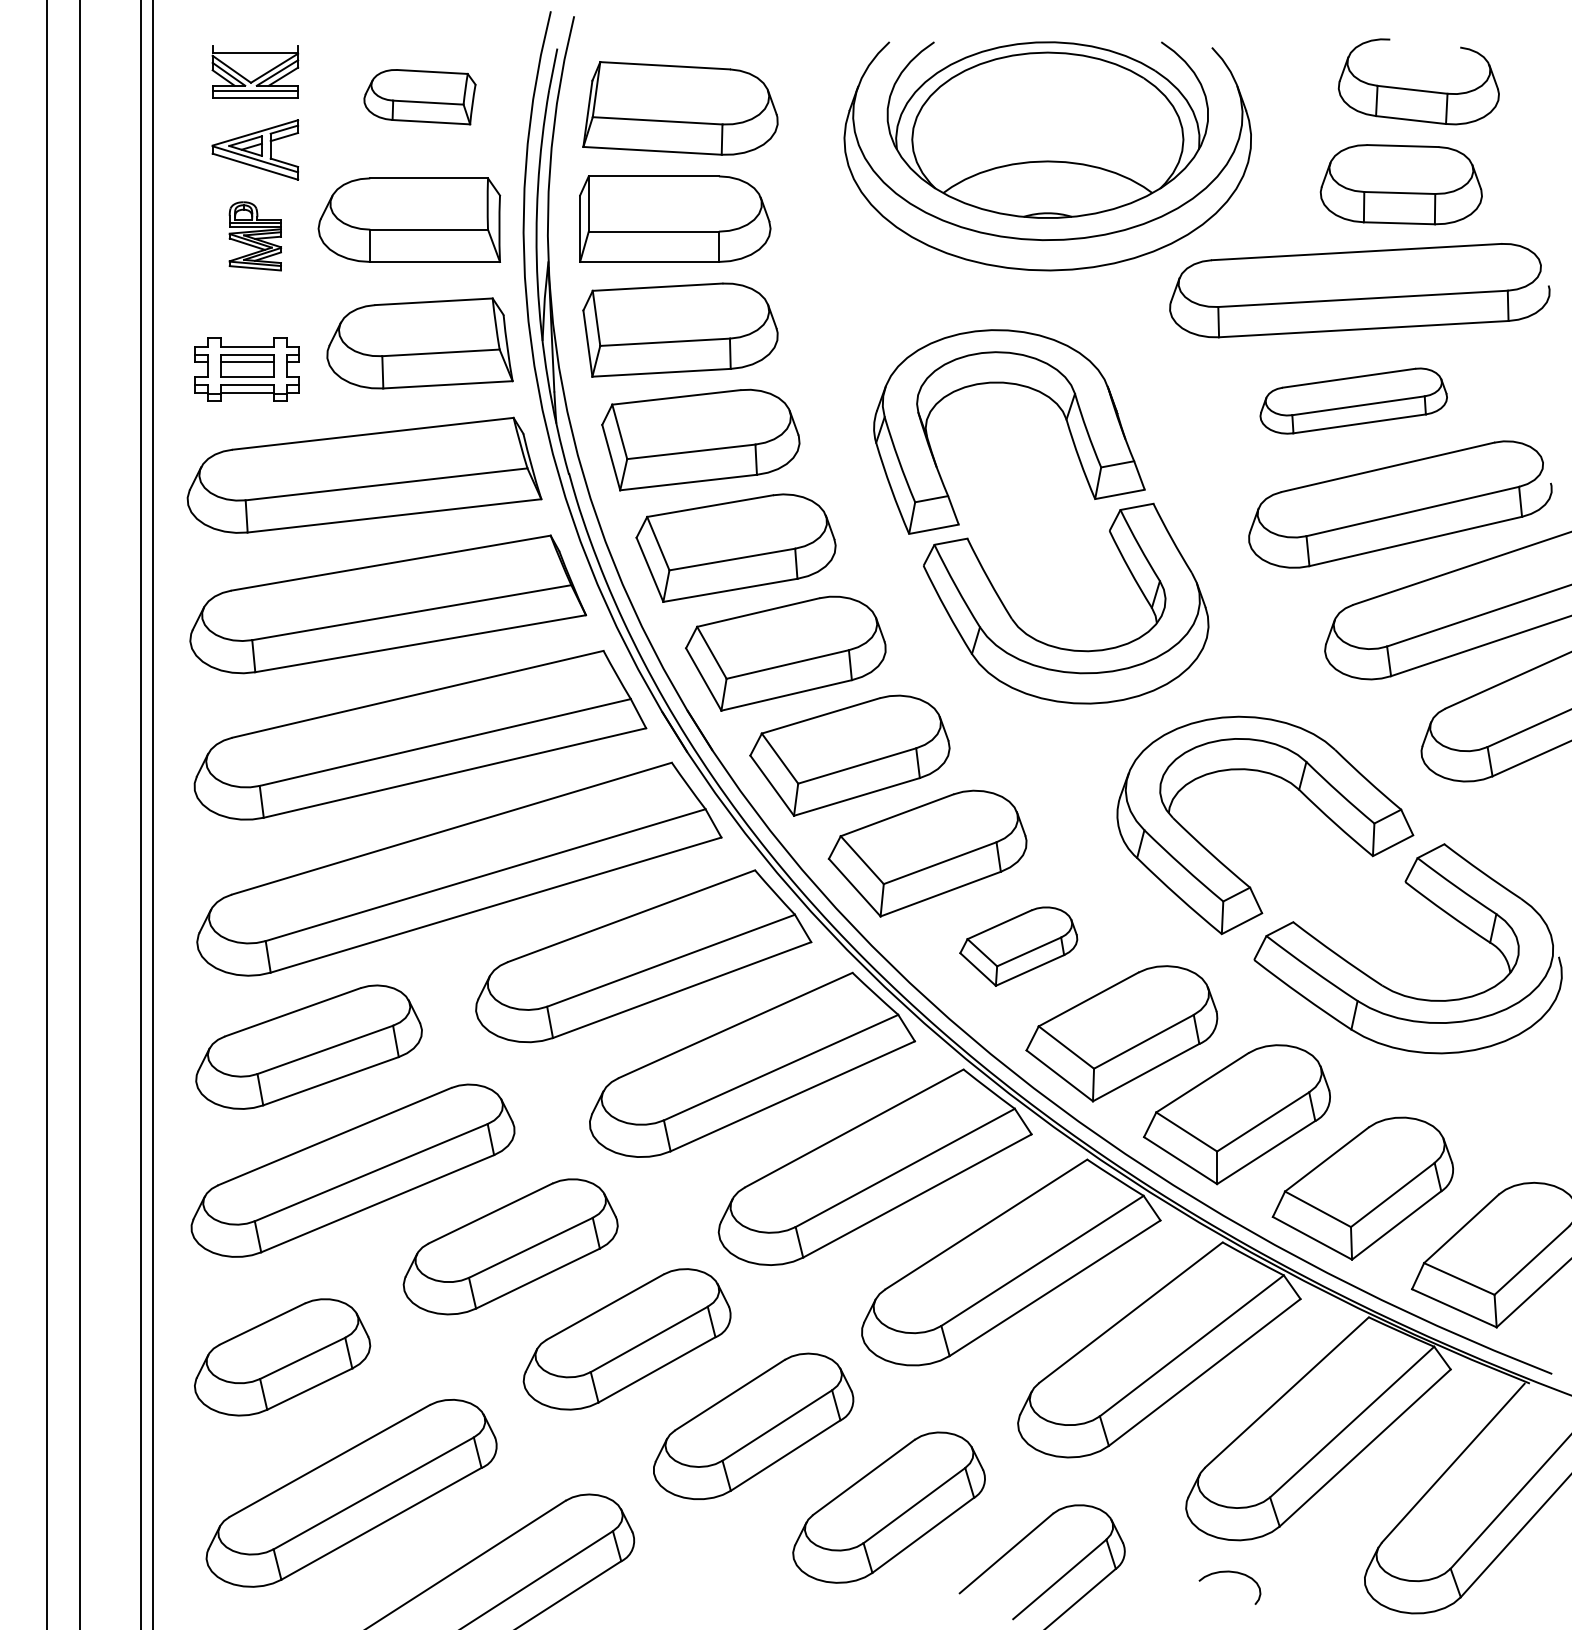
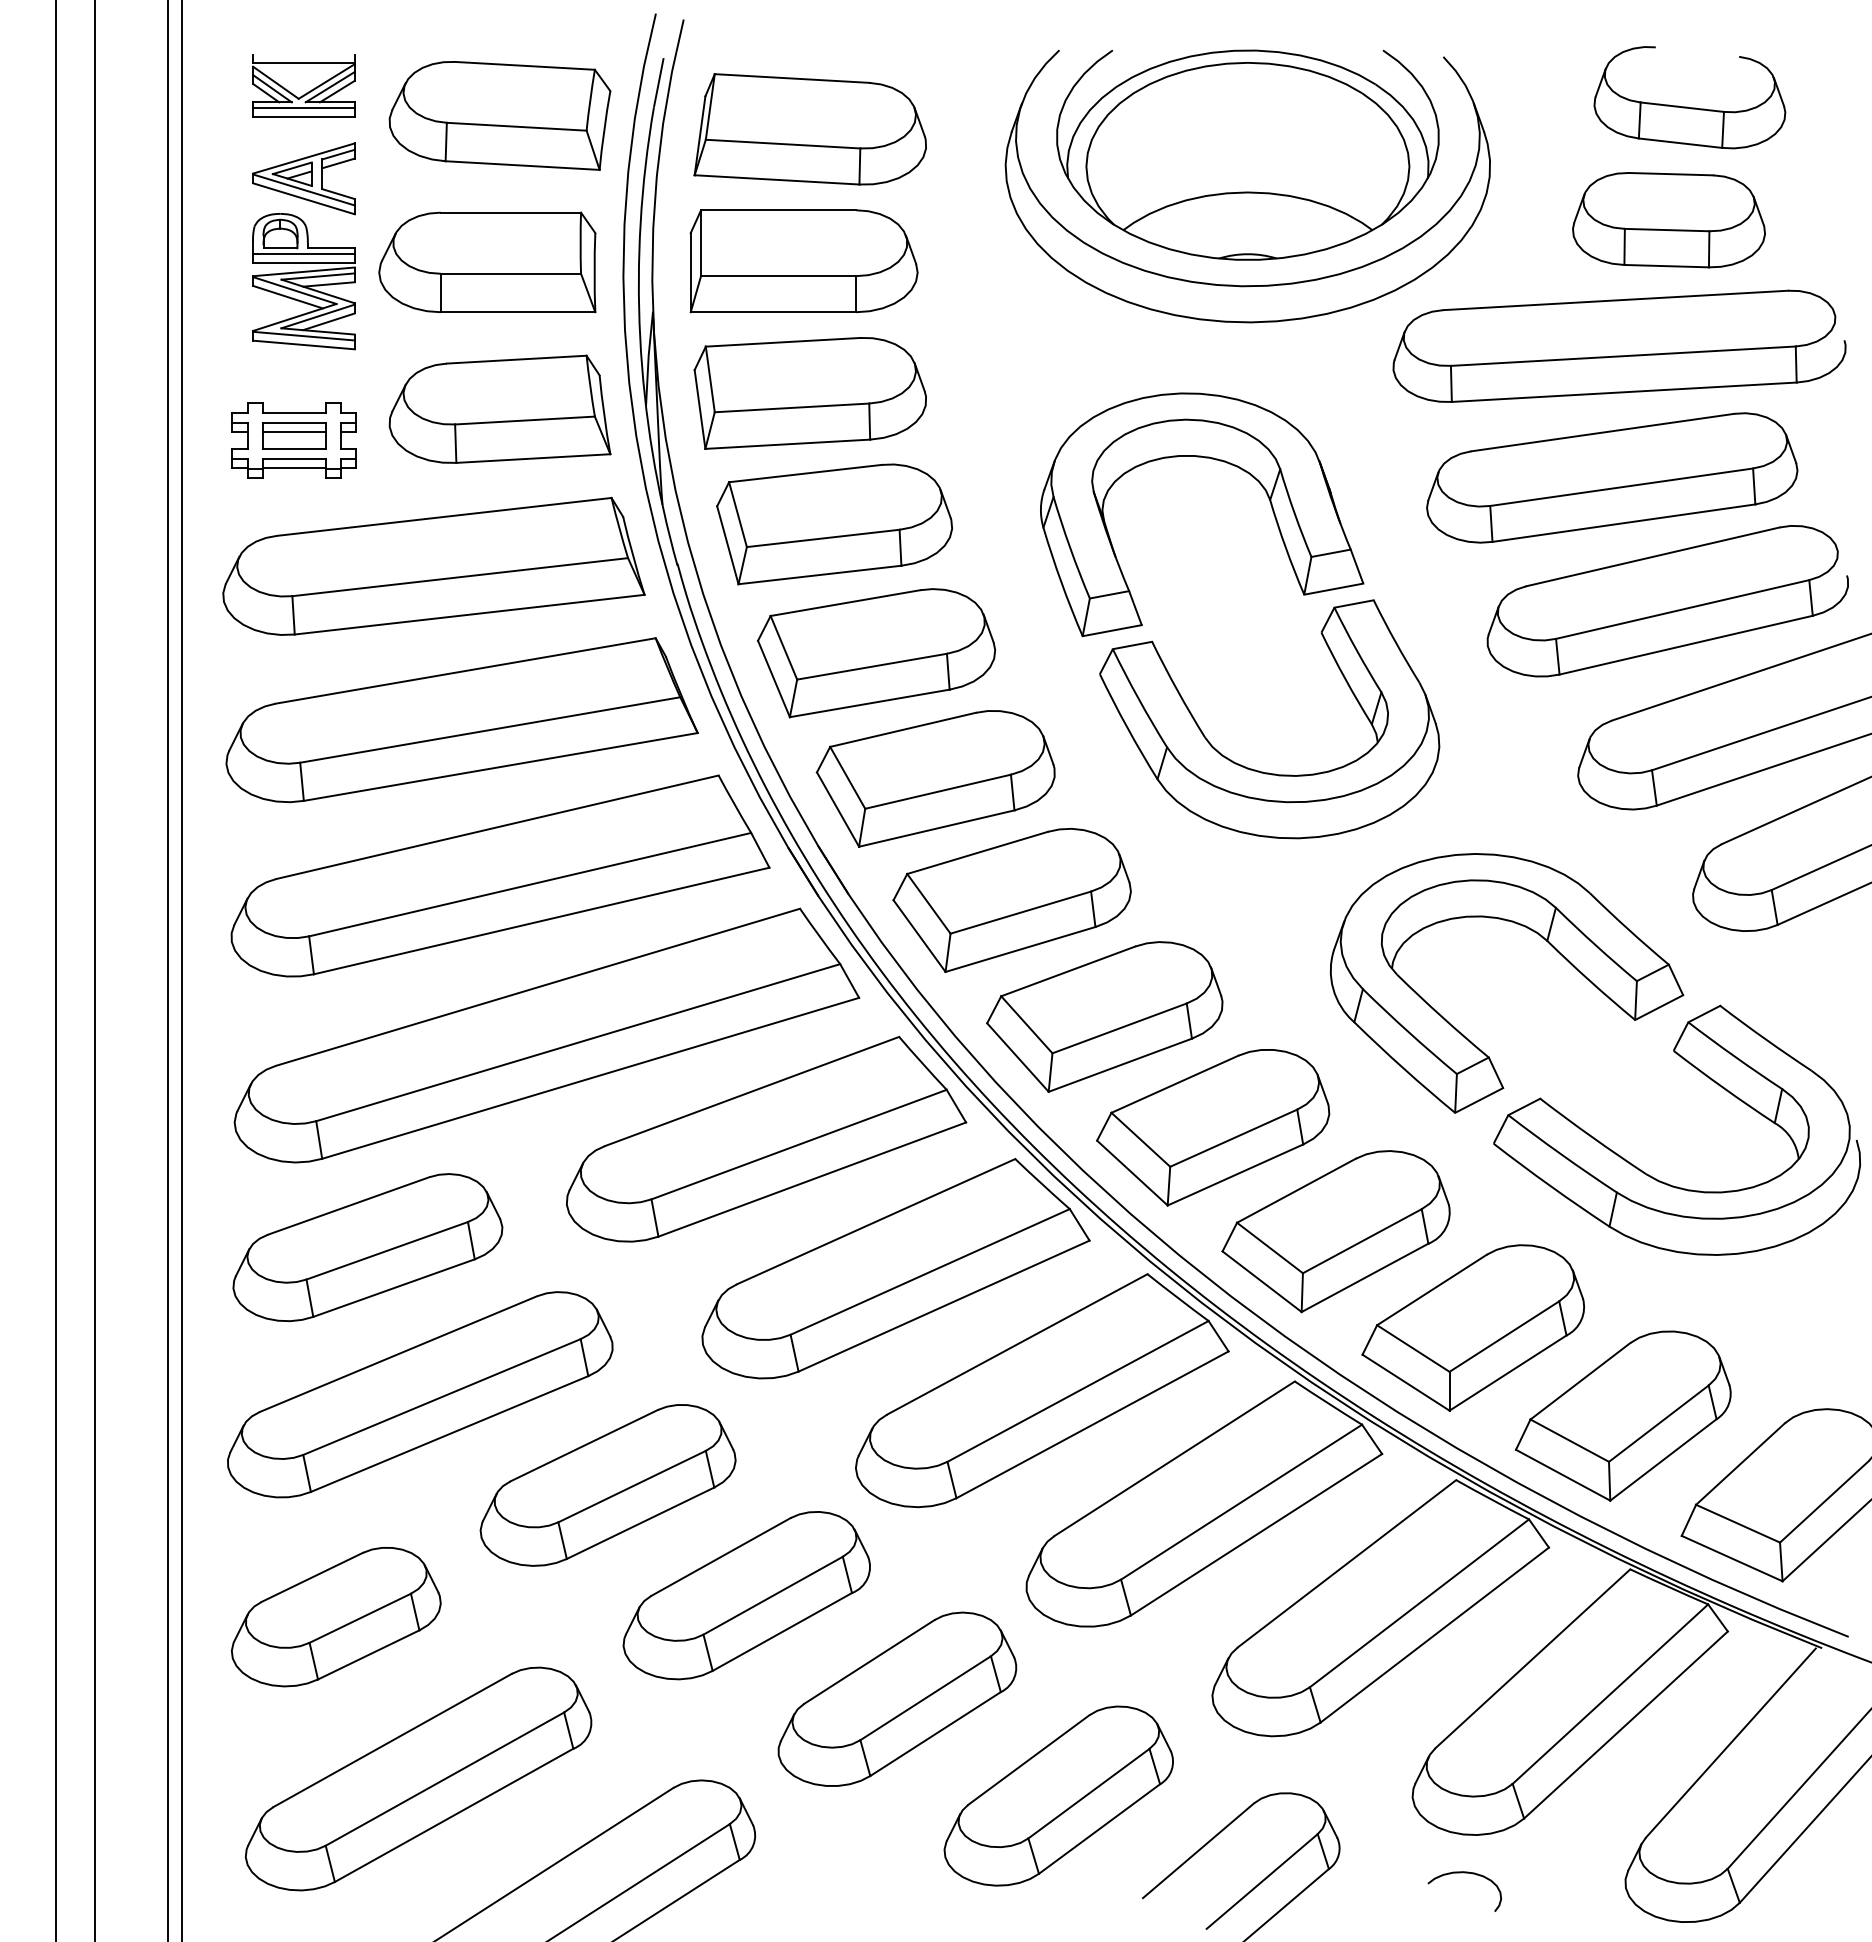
part: (419, 96) -> (499, 115), size x1.67
part: (255, 236) -> (303, 281), size x1.67
part: (1353, 400) -> (1612, 477), size x1.67
part: (1018, 946) -> (1213, 1127), size x1.67

